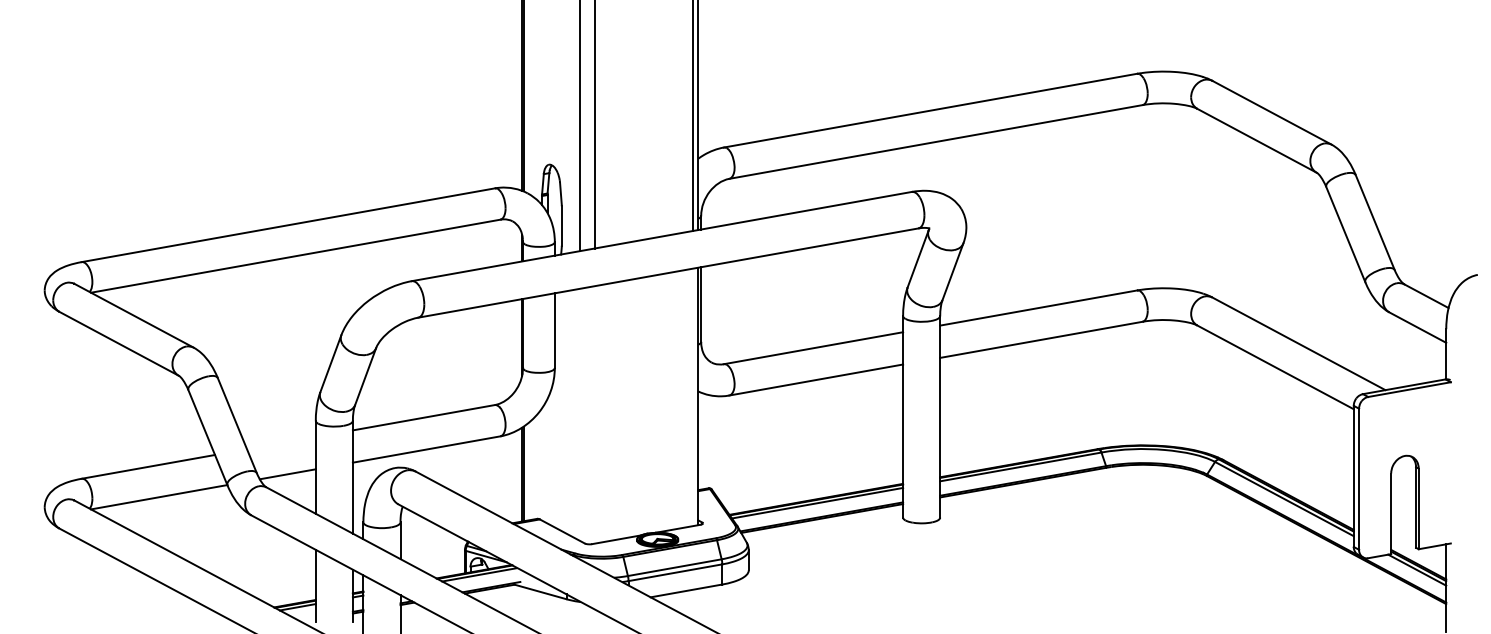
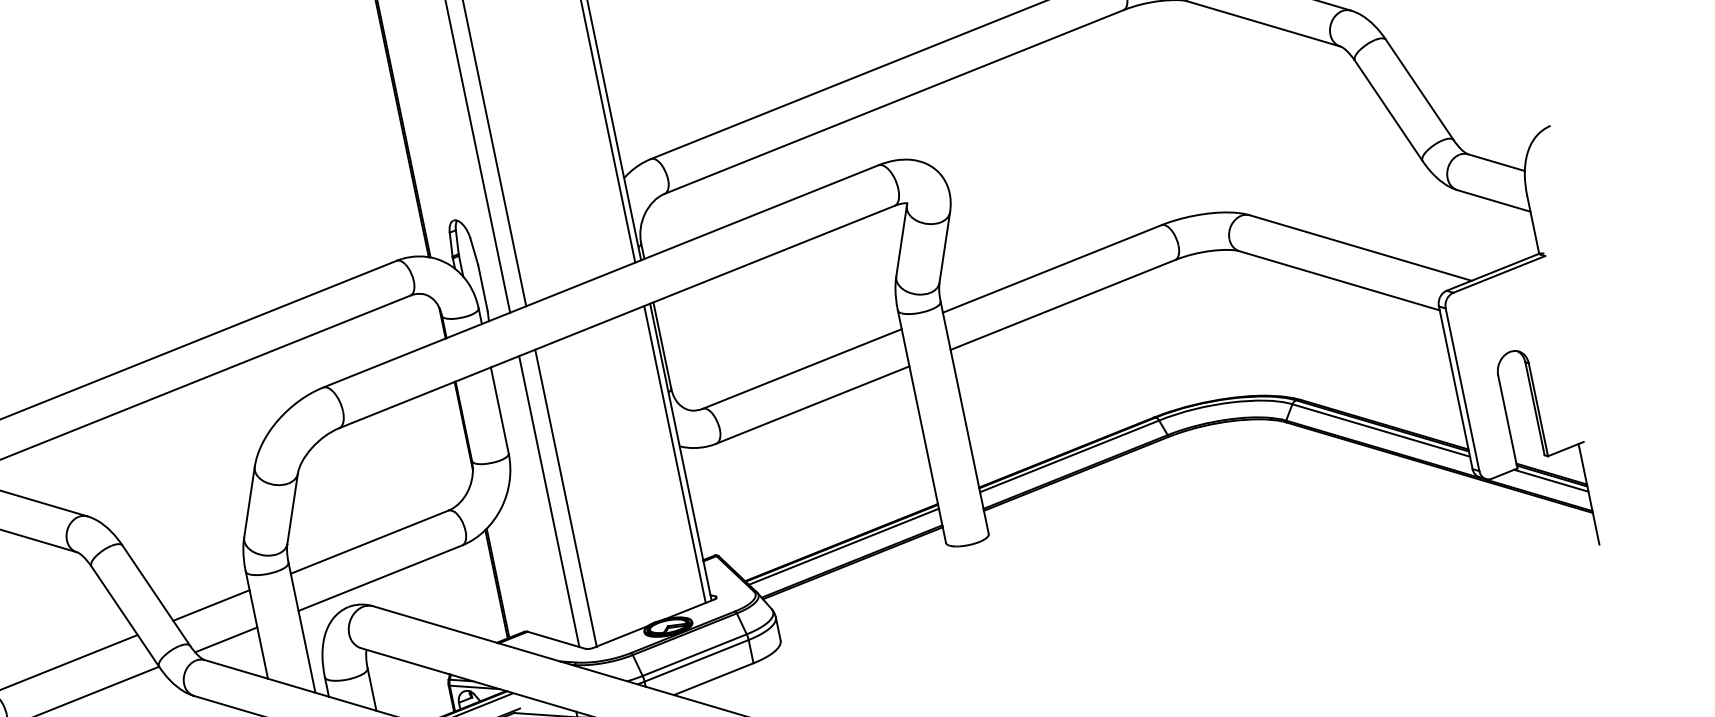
line: (692, 397) -> (674, 454), added
line: (580, 414) -> (549, 501), added
line: (594, 415) -> (565, 498), added
line: (281, 443) -> (211, 605), added

